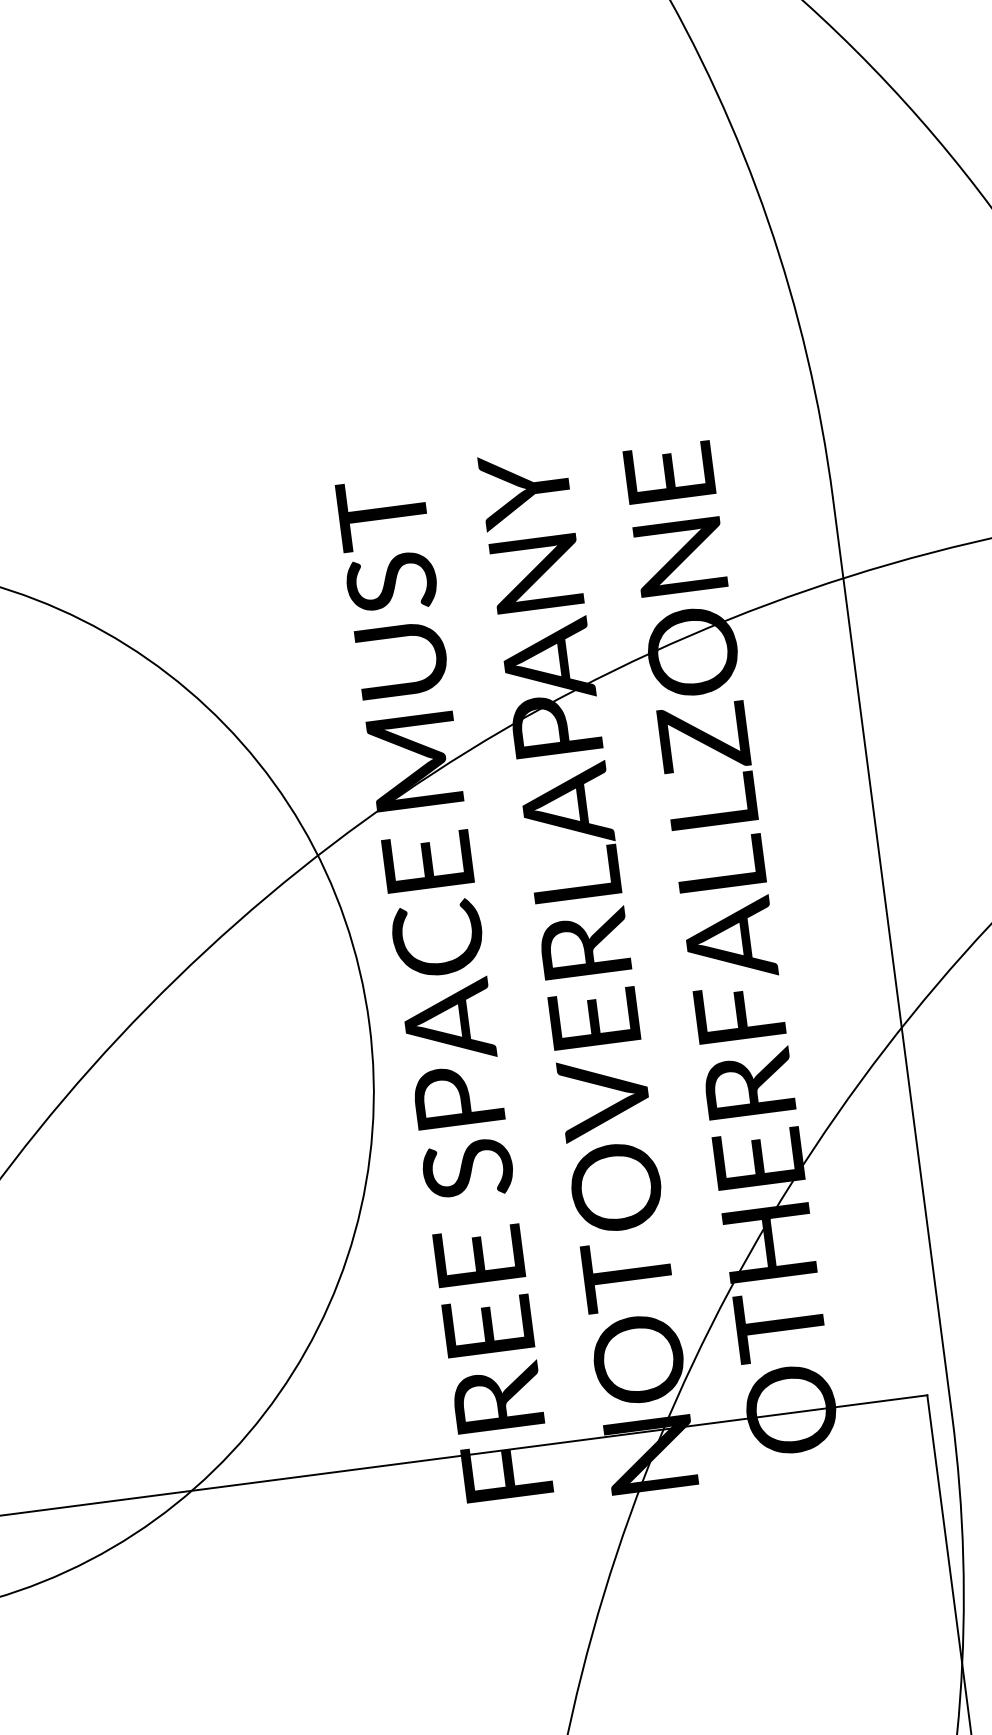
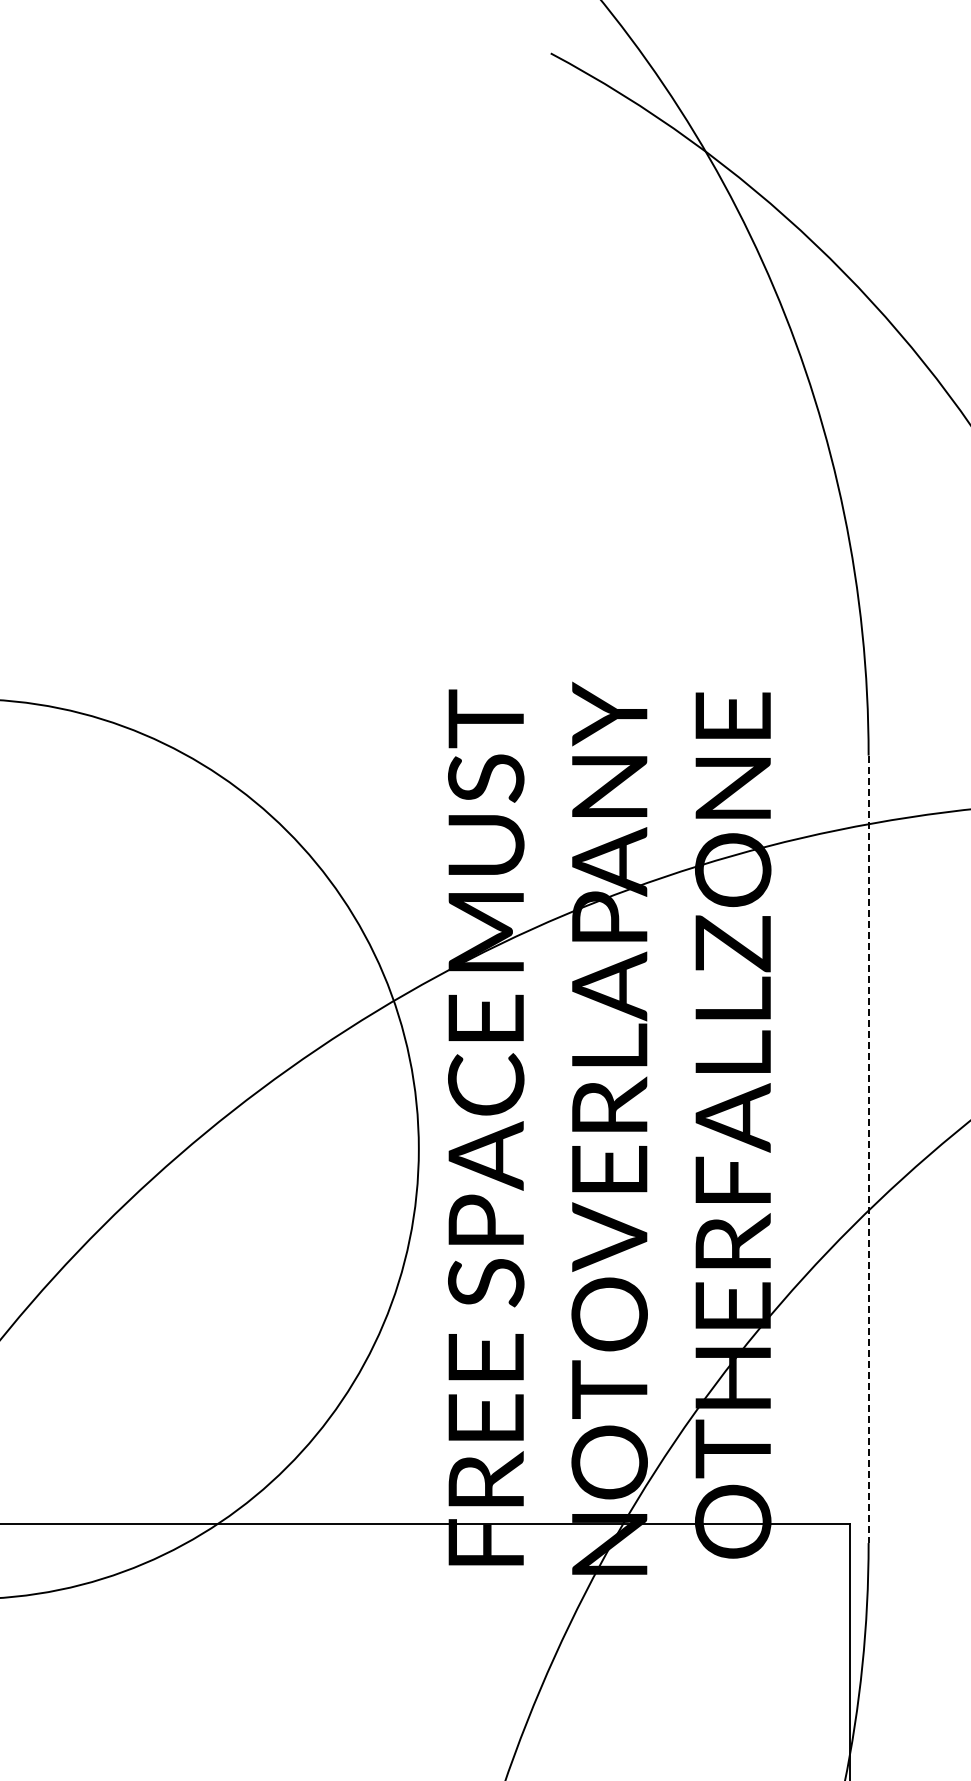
line: (892, 956) -> (868, 1149), solid -> dashed

